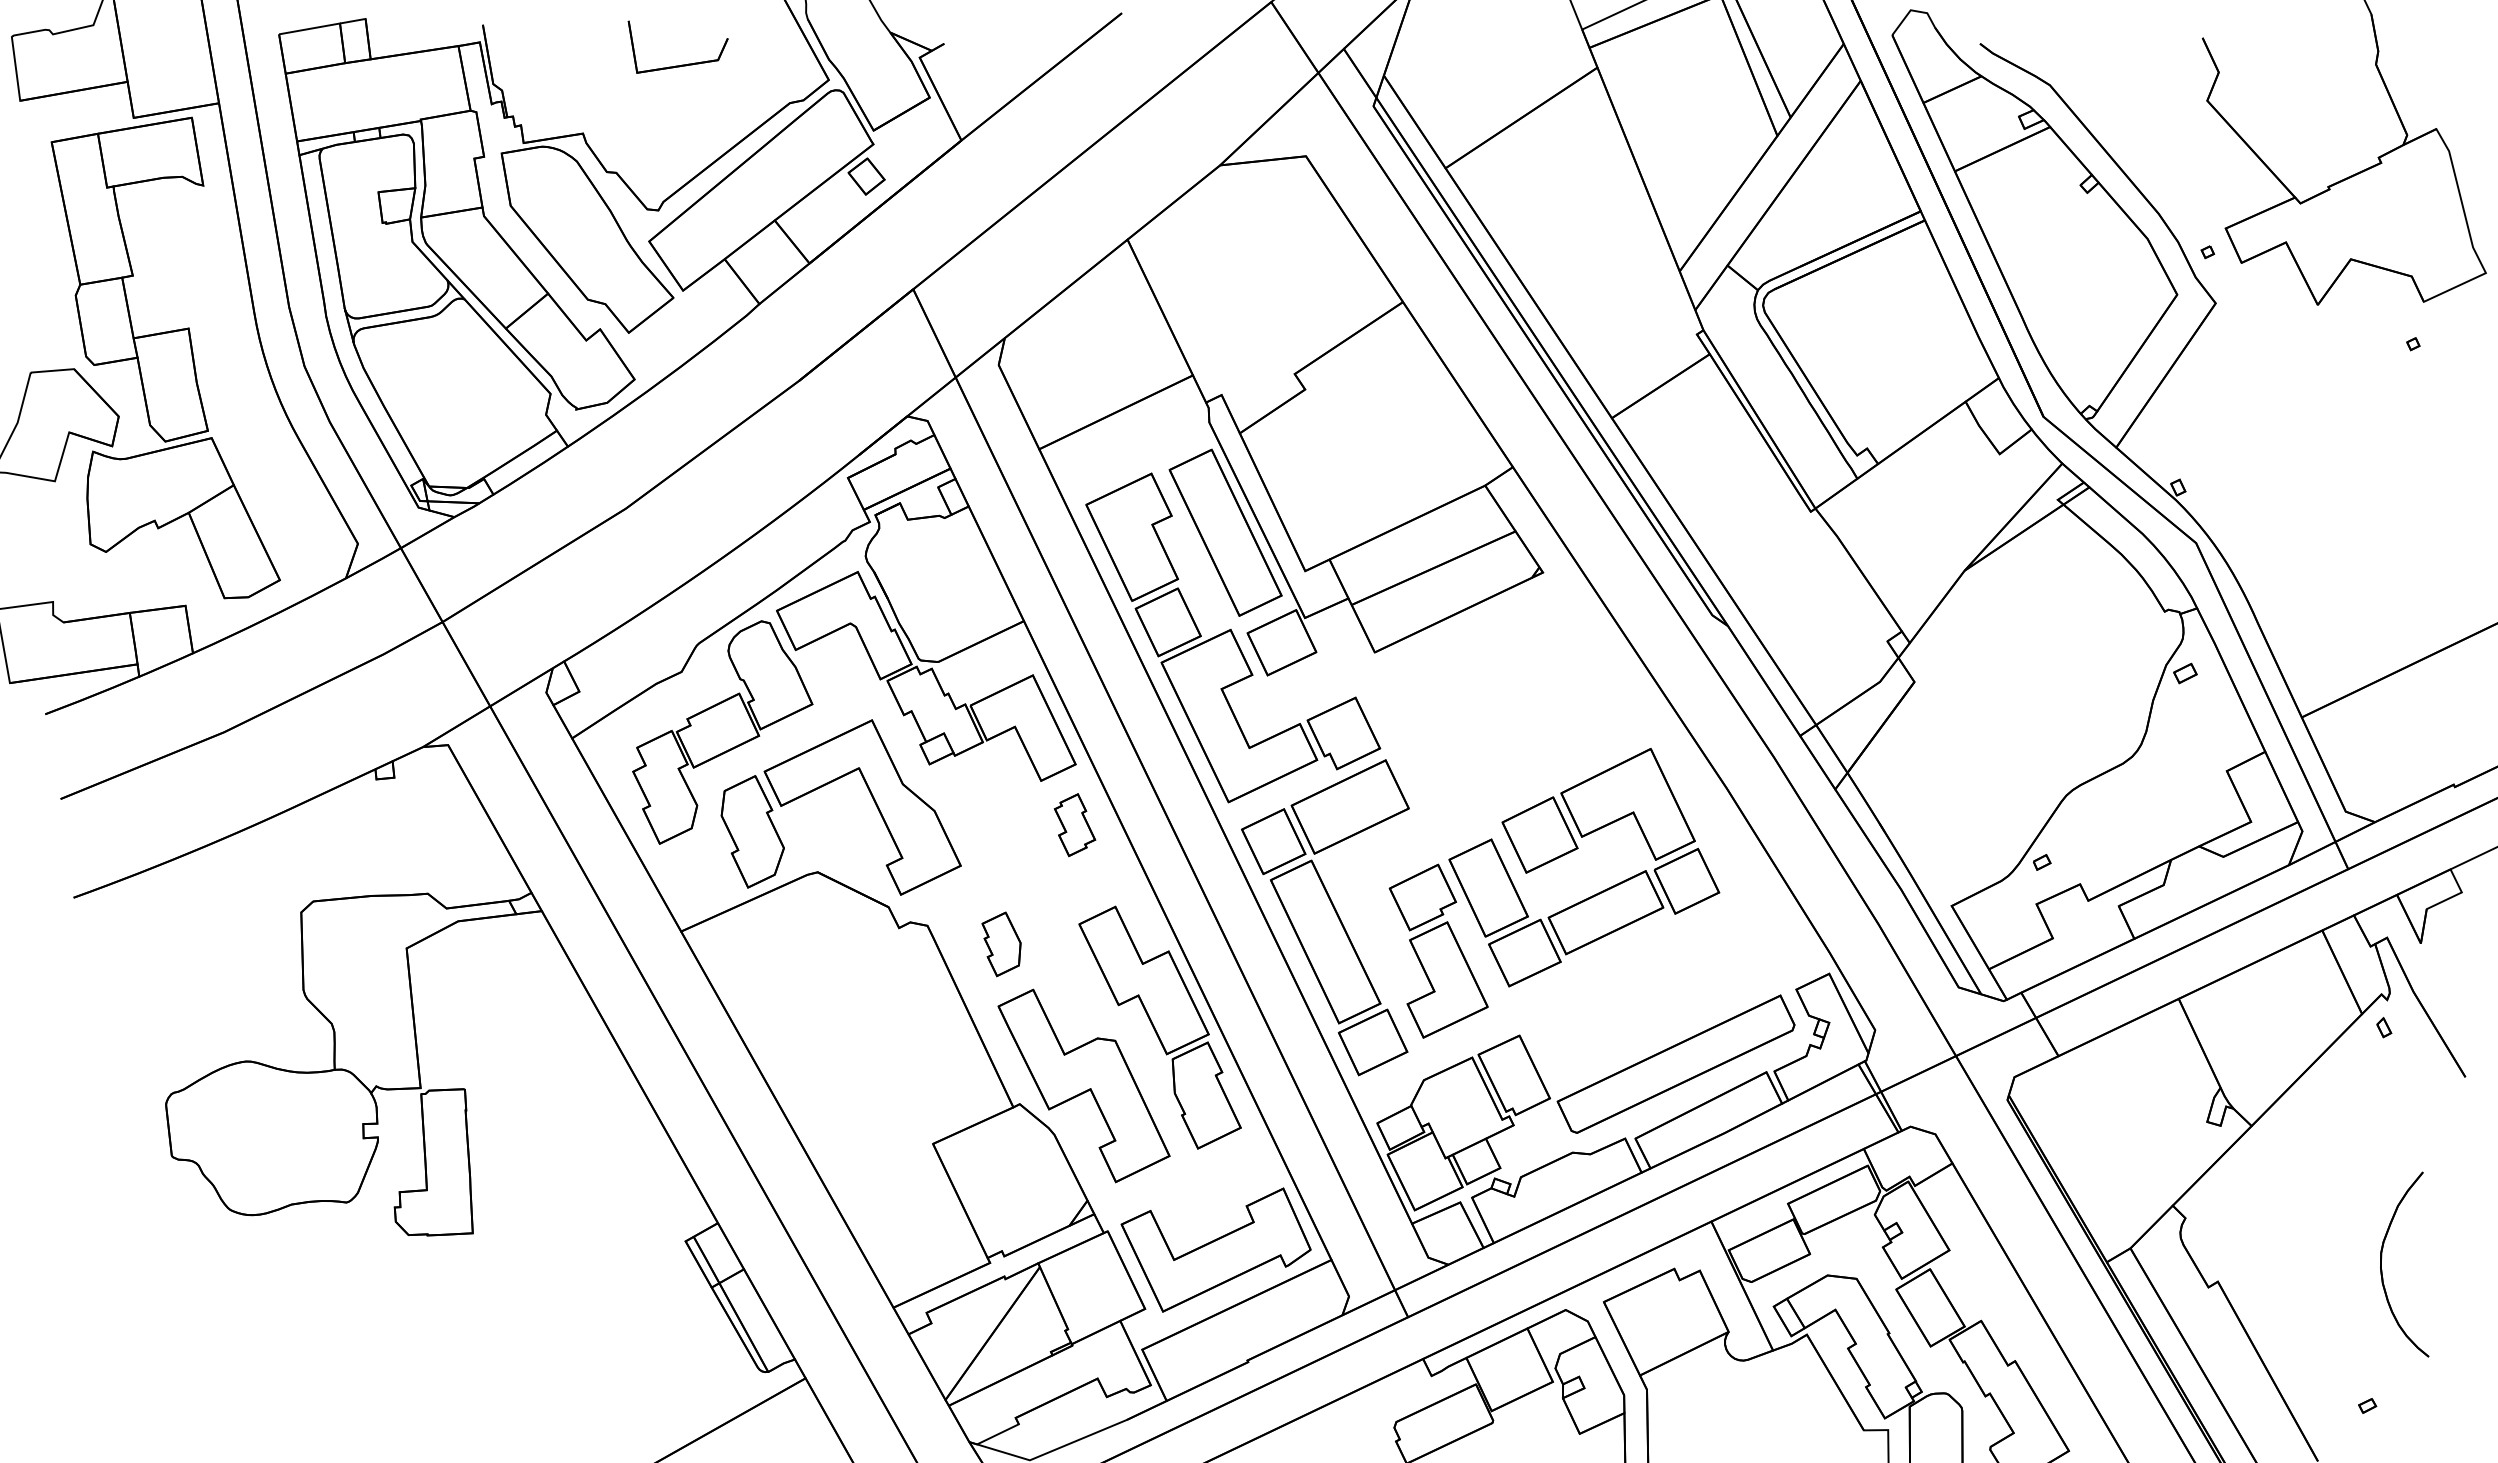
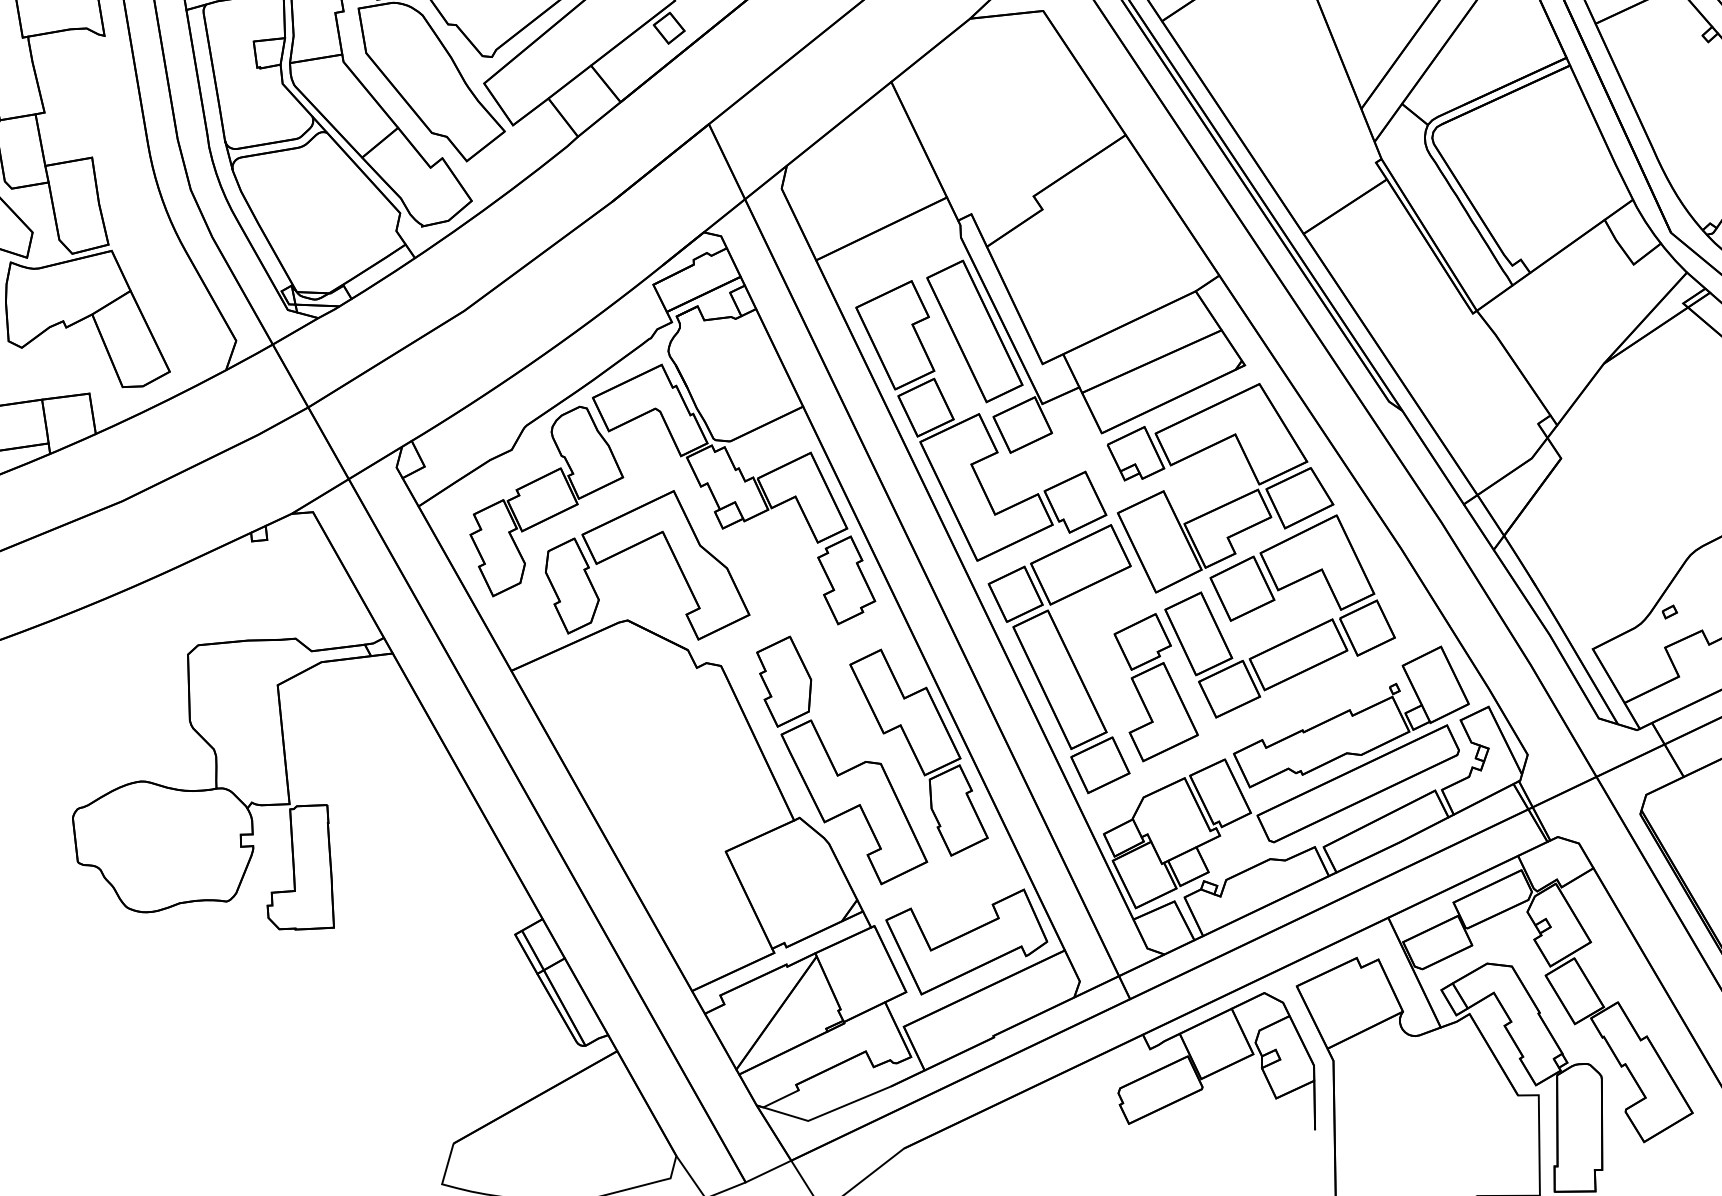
part: (1521, 734) -> (1226, 503), added
part: (1074, 824) -> (846, 579), size x1.67
part: (1001, 944) -> (784, 681), size x1.67
part: (1667, 985) -> (1350, 716), added

